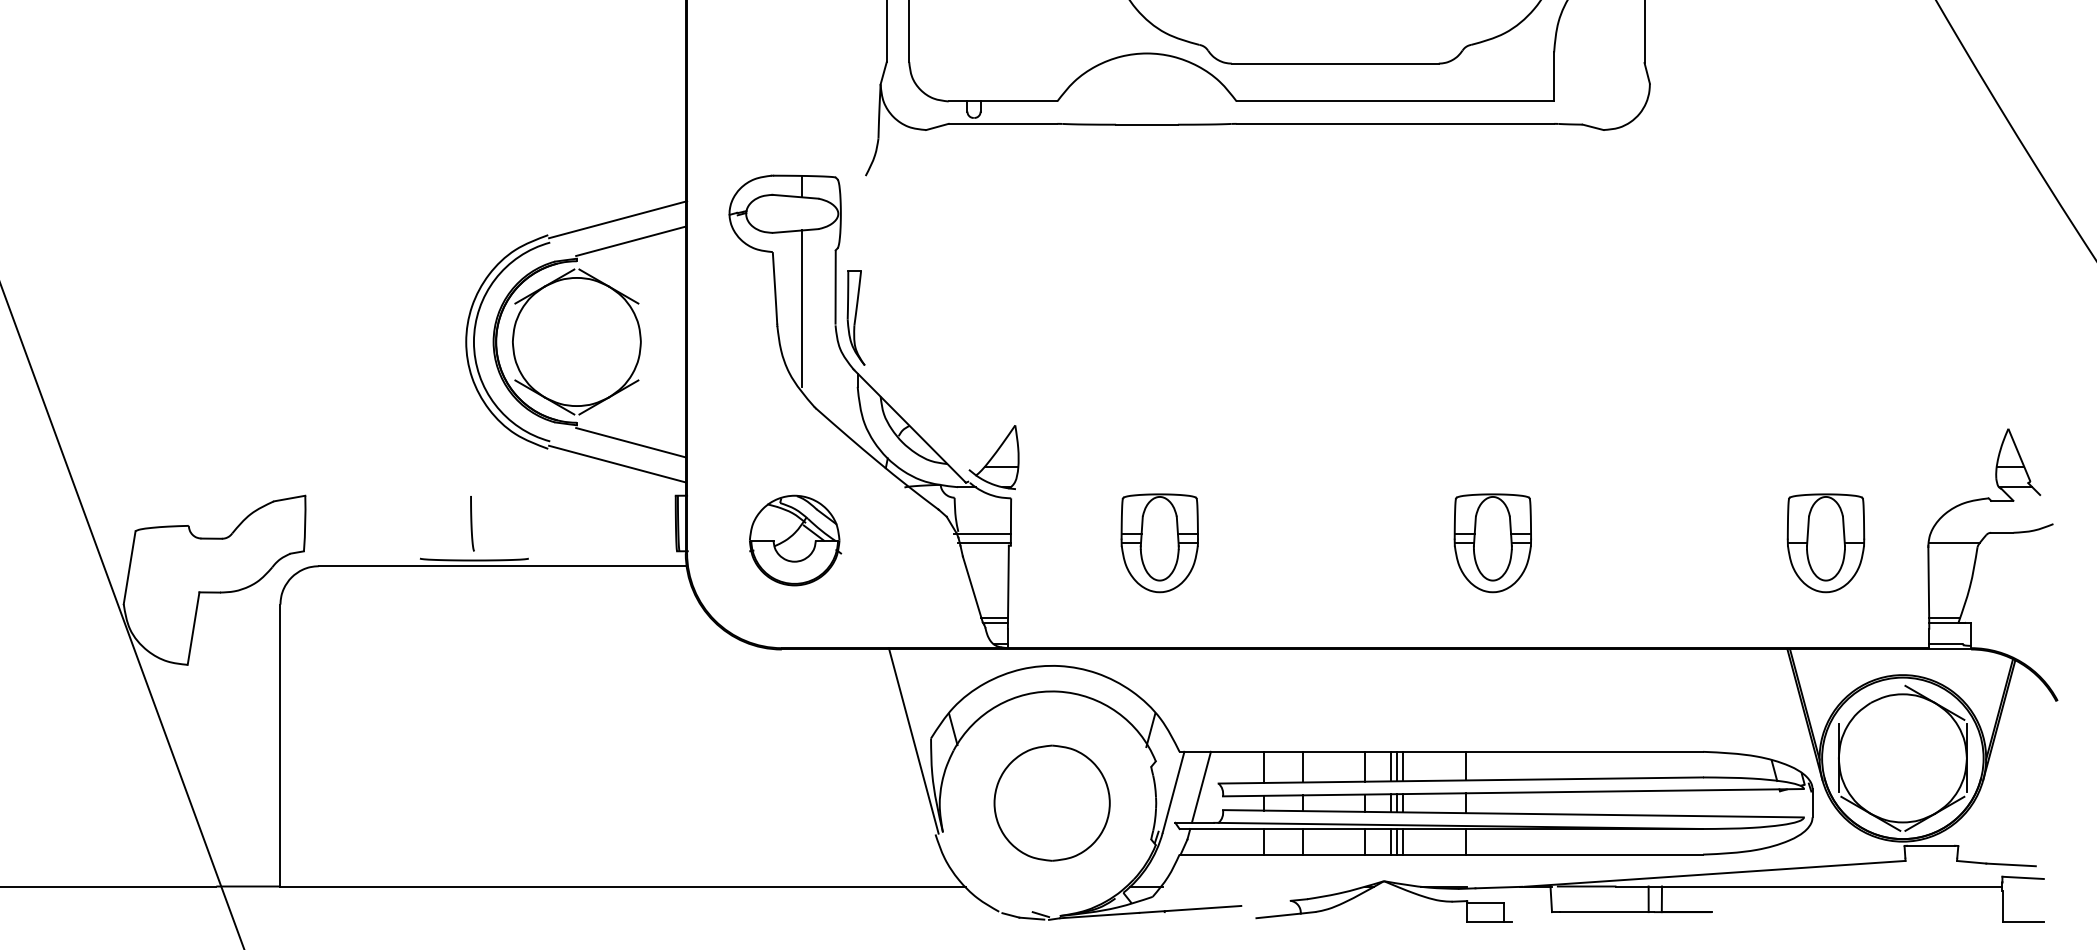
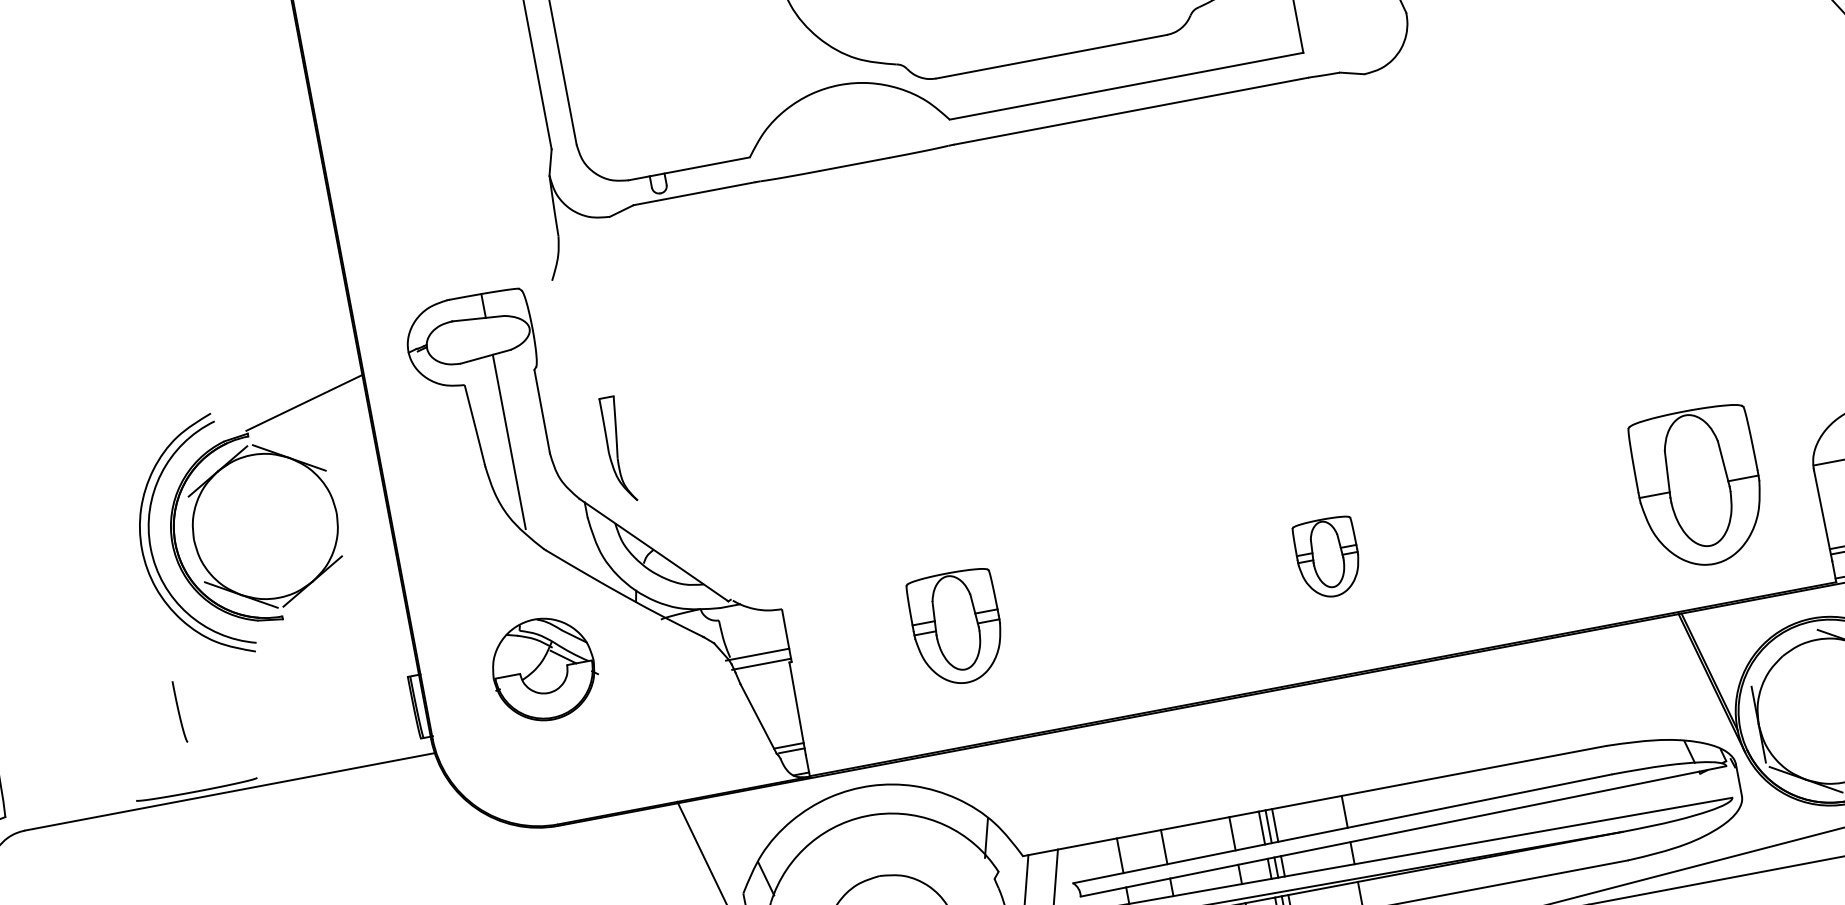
line: (618, 219) -> (285, 381), removed
part: (855, 317) -> (617, 449), moved
line: (630, 442) -> (346, 627), removed
part: (993, 457) -> (753, 567), removed
line: (617, 463) -> (336, 653), removed
line: (472, 523) -> (179, 711), moved
part: (795, 540) -> (544, 669), moved
part: (1492, 543) -> (1327, 558), size x0.7
part: (1825, 543) -> (1698, 488), size x1.4

